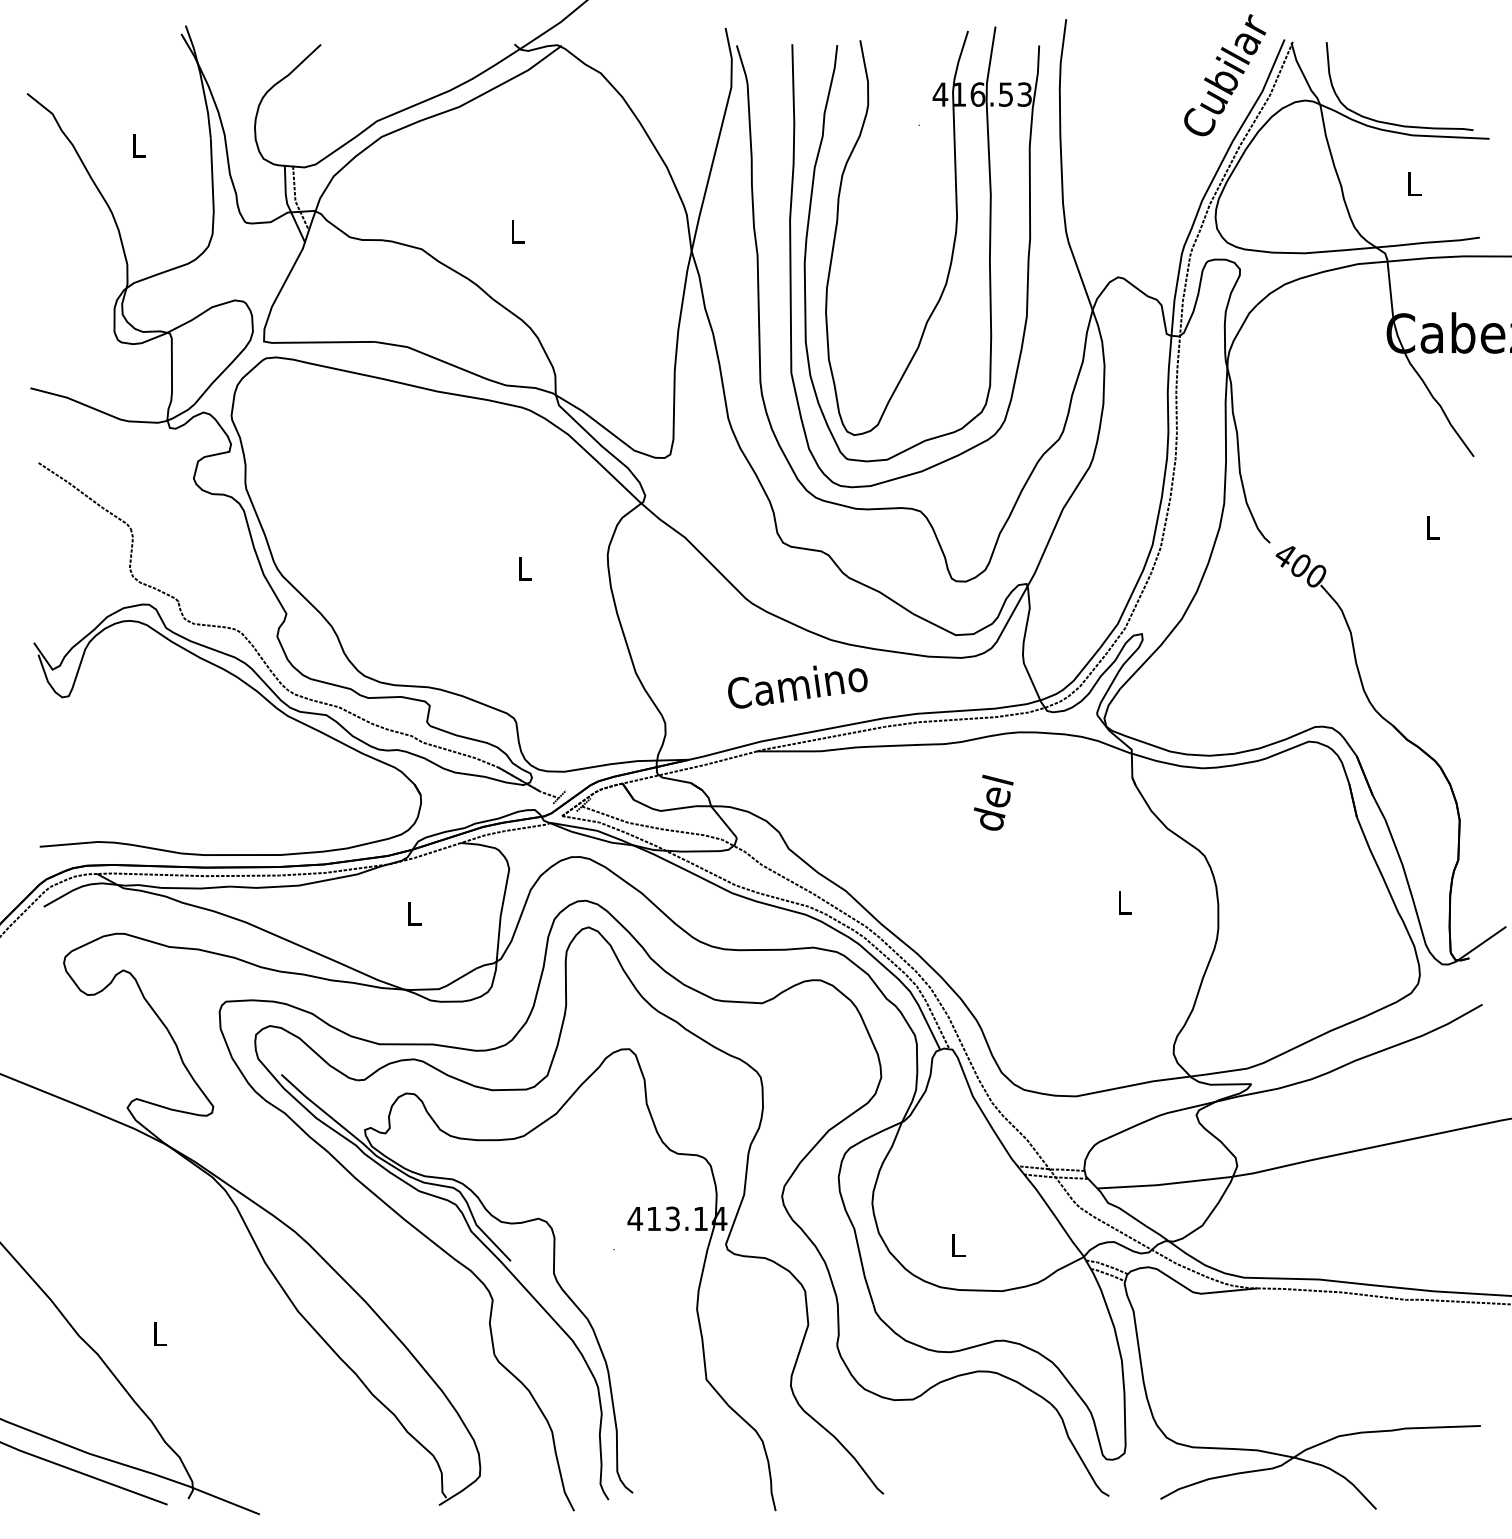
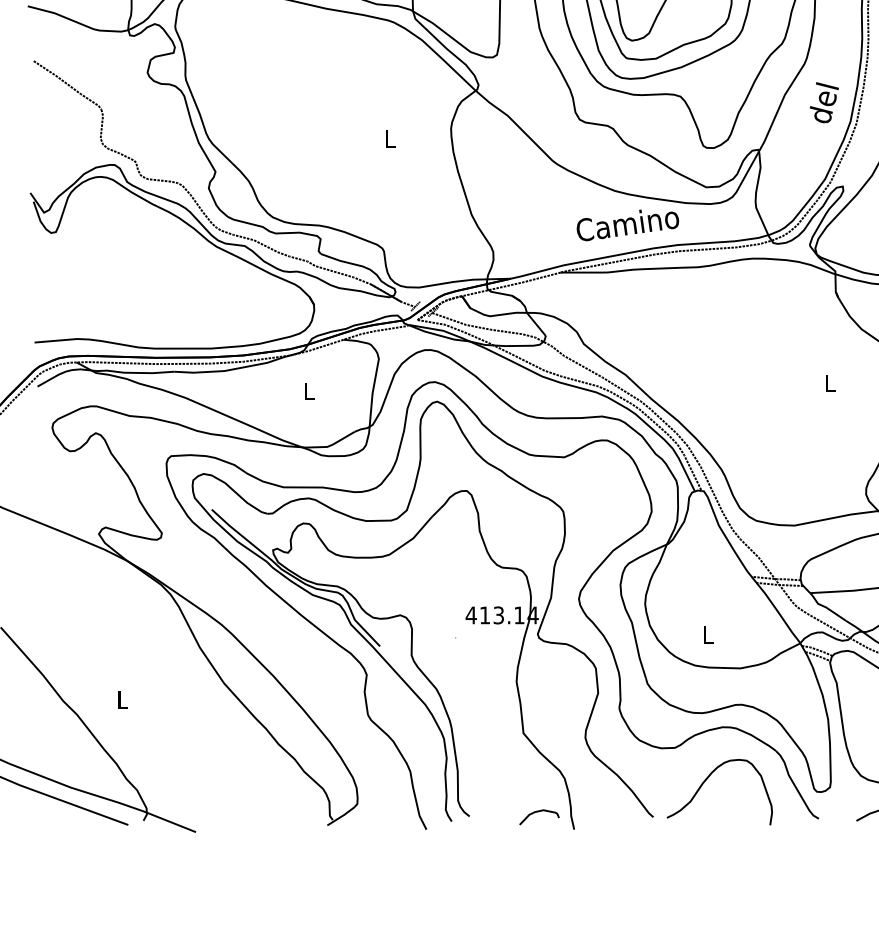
text: (797, 686) -> (627, 225), moved
text: (993, 802) -> (824, 102), moved
curve: (956, 1443) -> (706, 780), added
curve: (726, 1487) -> (538, 812), added

